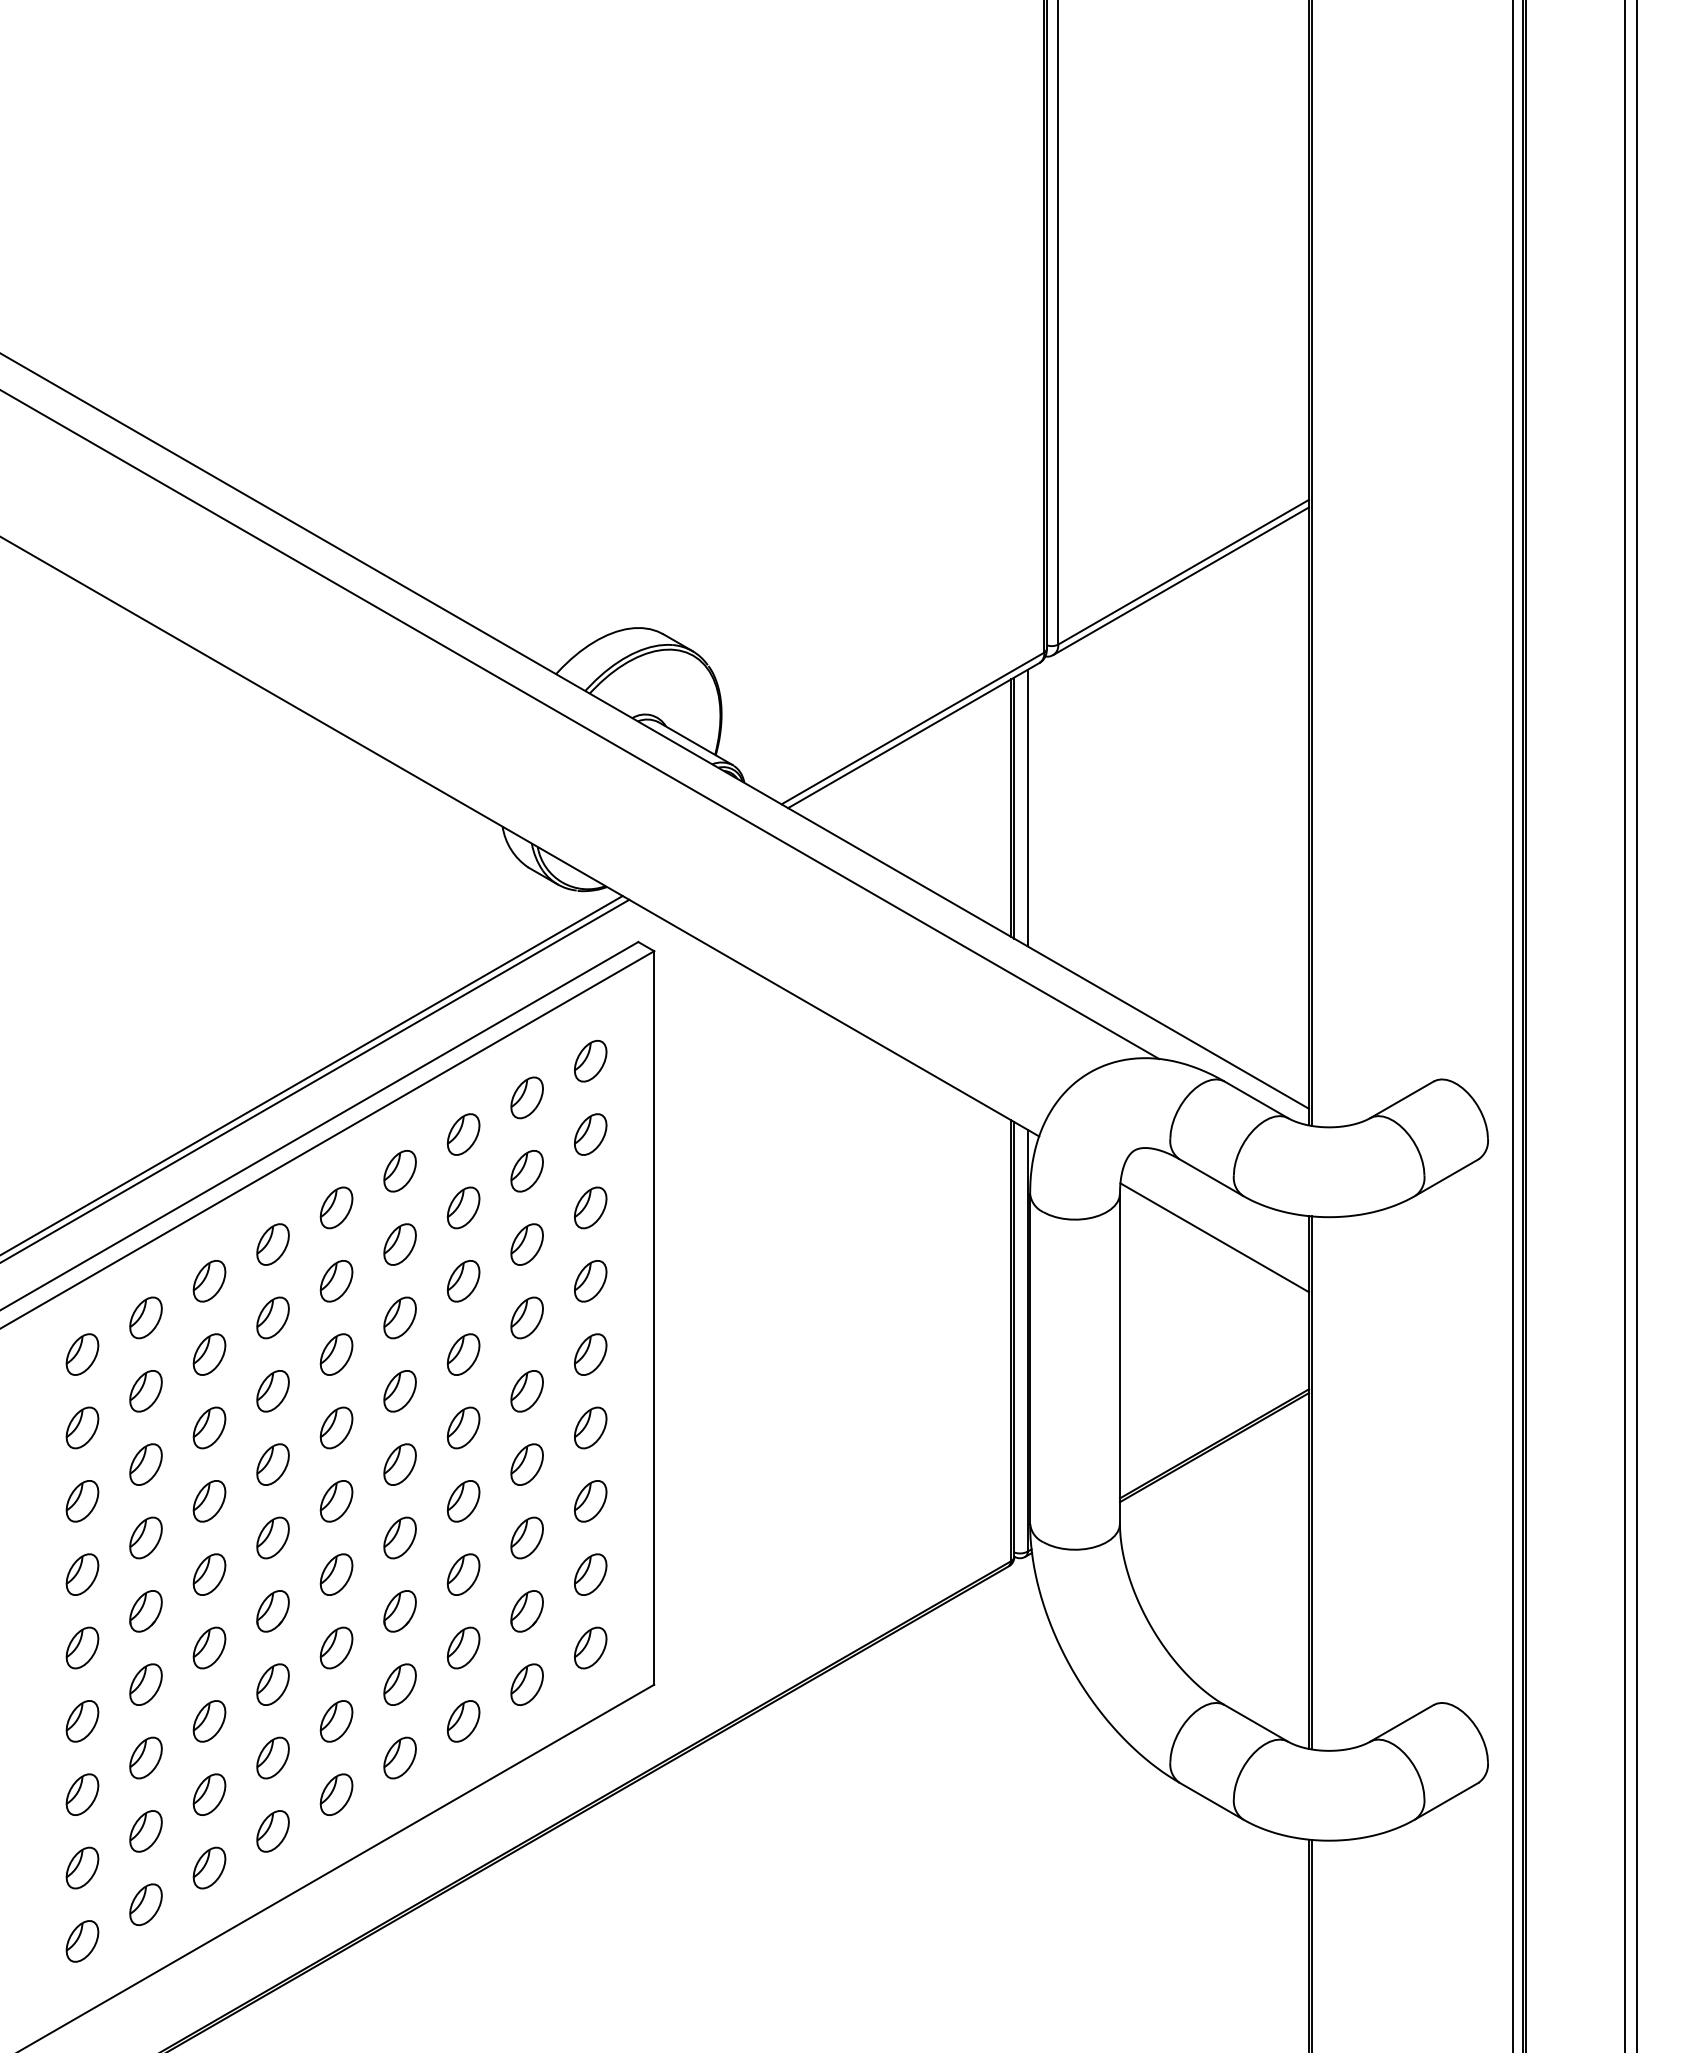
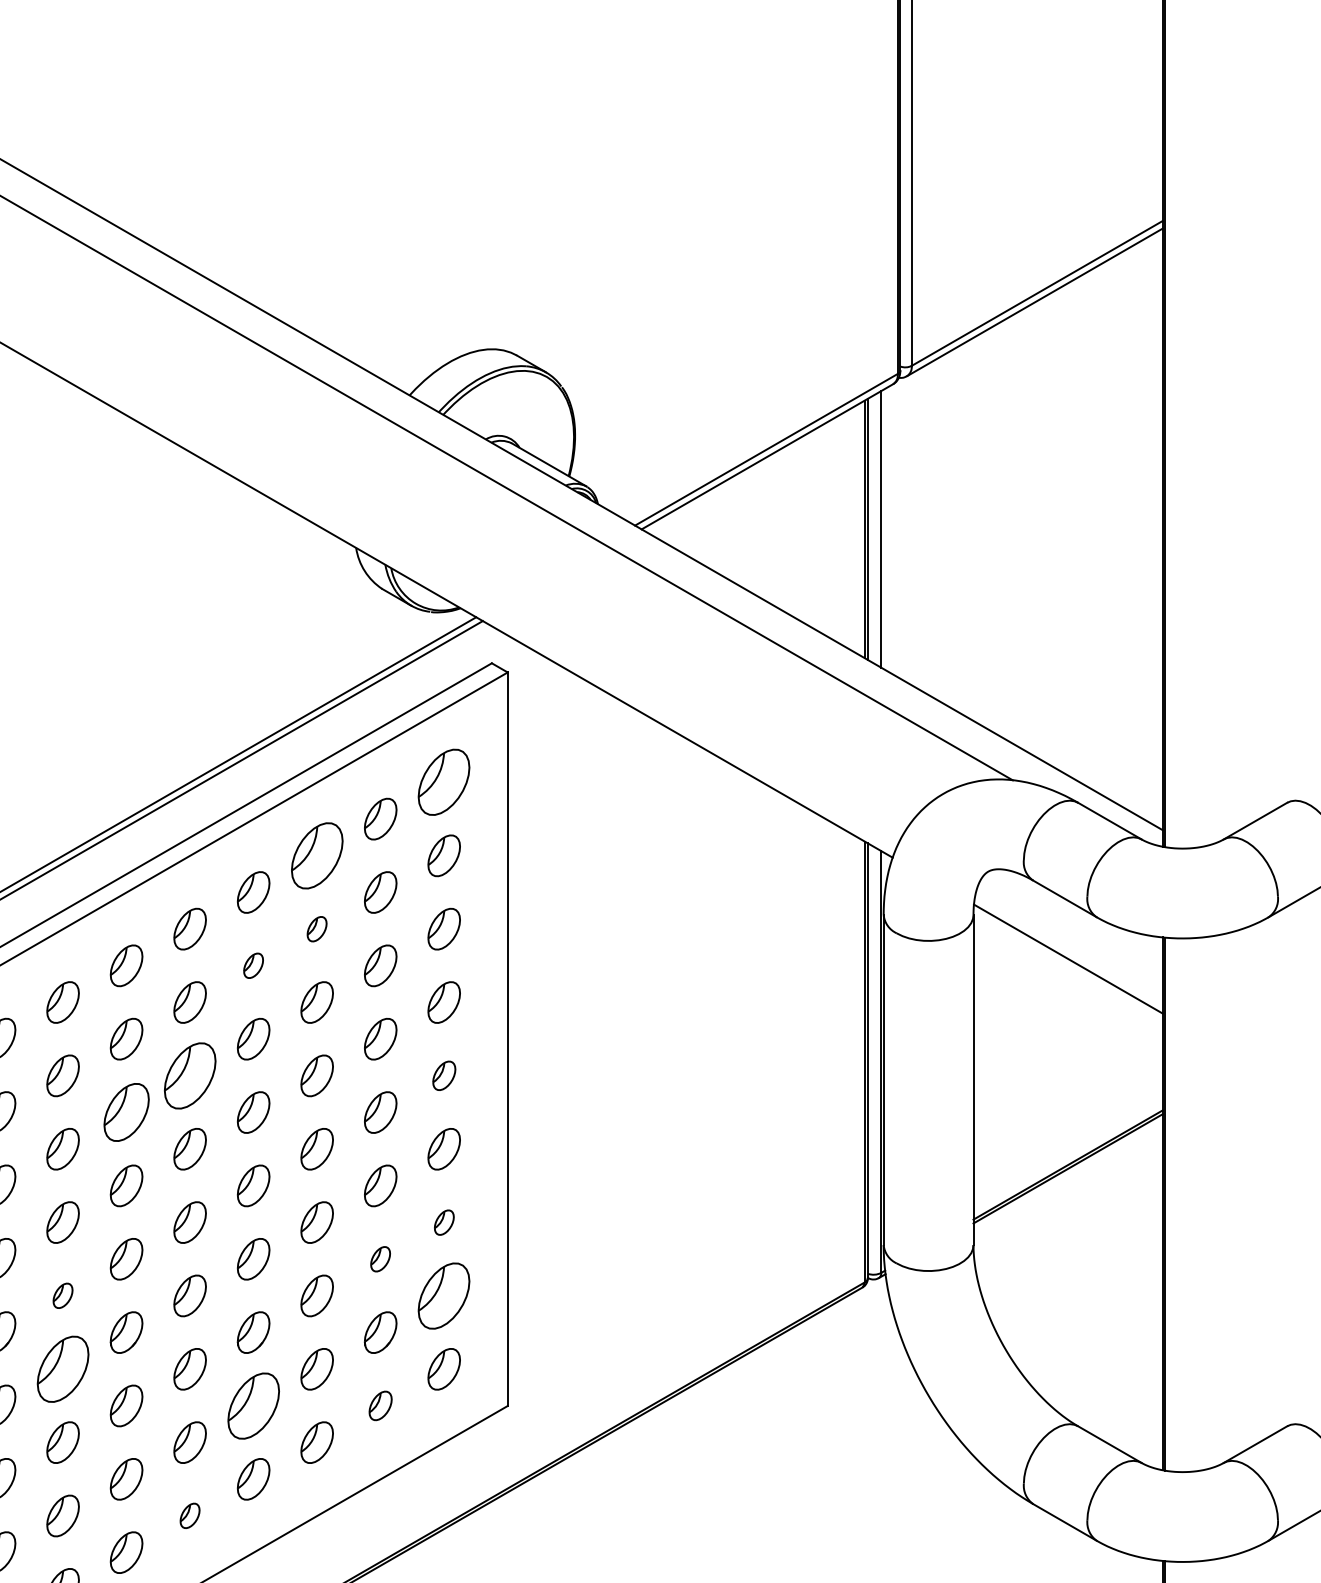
part: (590, 1061) -> (444, 782), size x1.6
part: (463, 1134) -> (317, 855), size x1.6
part: (463, 1207) -> (317, 928), size x0.6
part: (399, 1244) -> (253, 965), size x0.6
part: (336, 1354) -> (190, 1075), size x1.6
part: (590, 1354) -> (444, 1075), size x0.7
part: (272, 1391) -> (126, 1112), size x1.4
part: (590, 1501) -> (444, 1222), size x0.6
part: (526, 1537) -> (380, 1258), size x0.6
part: (209, 1574) -> (63, 1295), size x0.6
part: (590, 1574) -> (444, 1295), size x1.6
part: (209, 1647) -> (63, 1368), size x1.6
part: (399, 1684) -> (253, 1405), size x1.6
part: (526, 1684) -> (380, 1405), size x0.7
part: (336, 1794) -> (190, 1515), size x0.6

